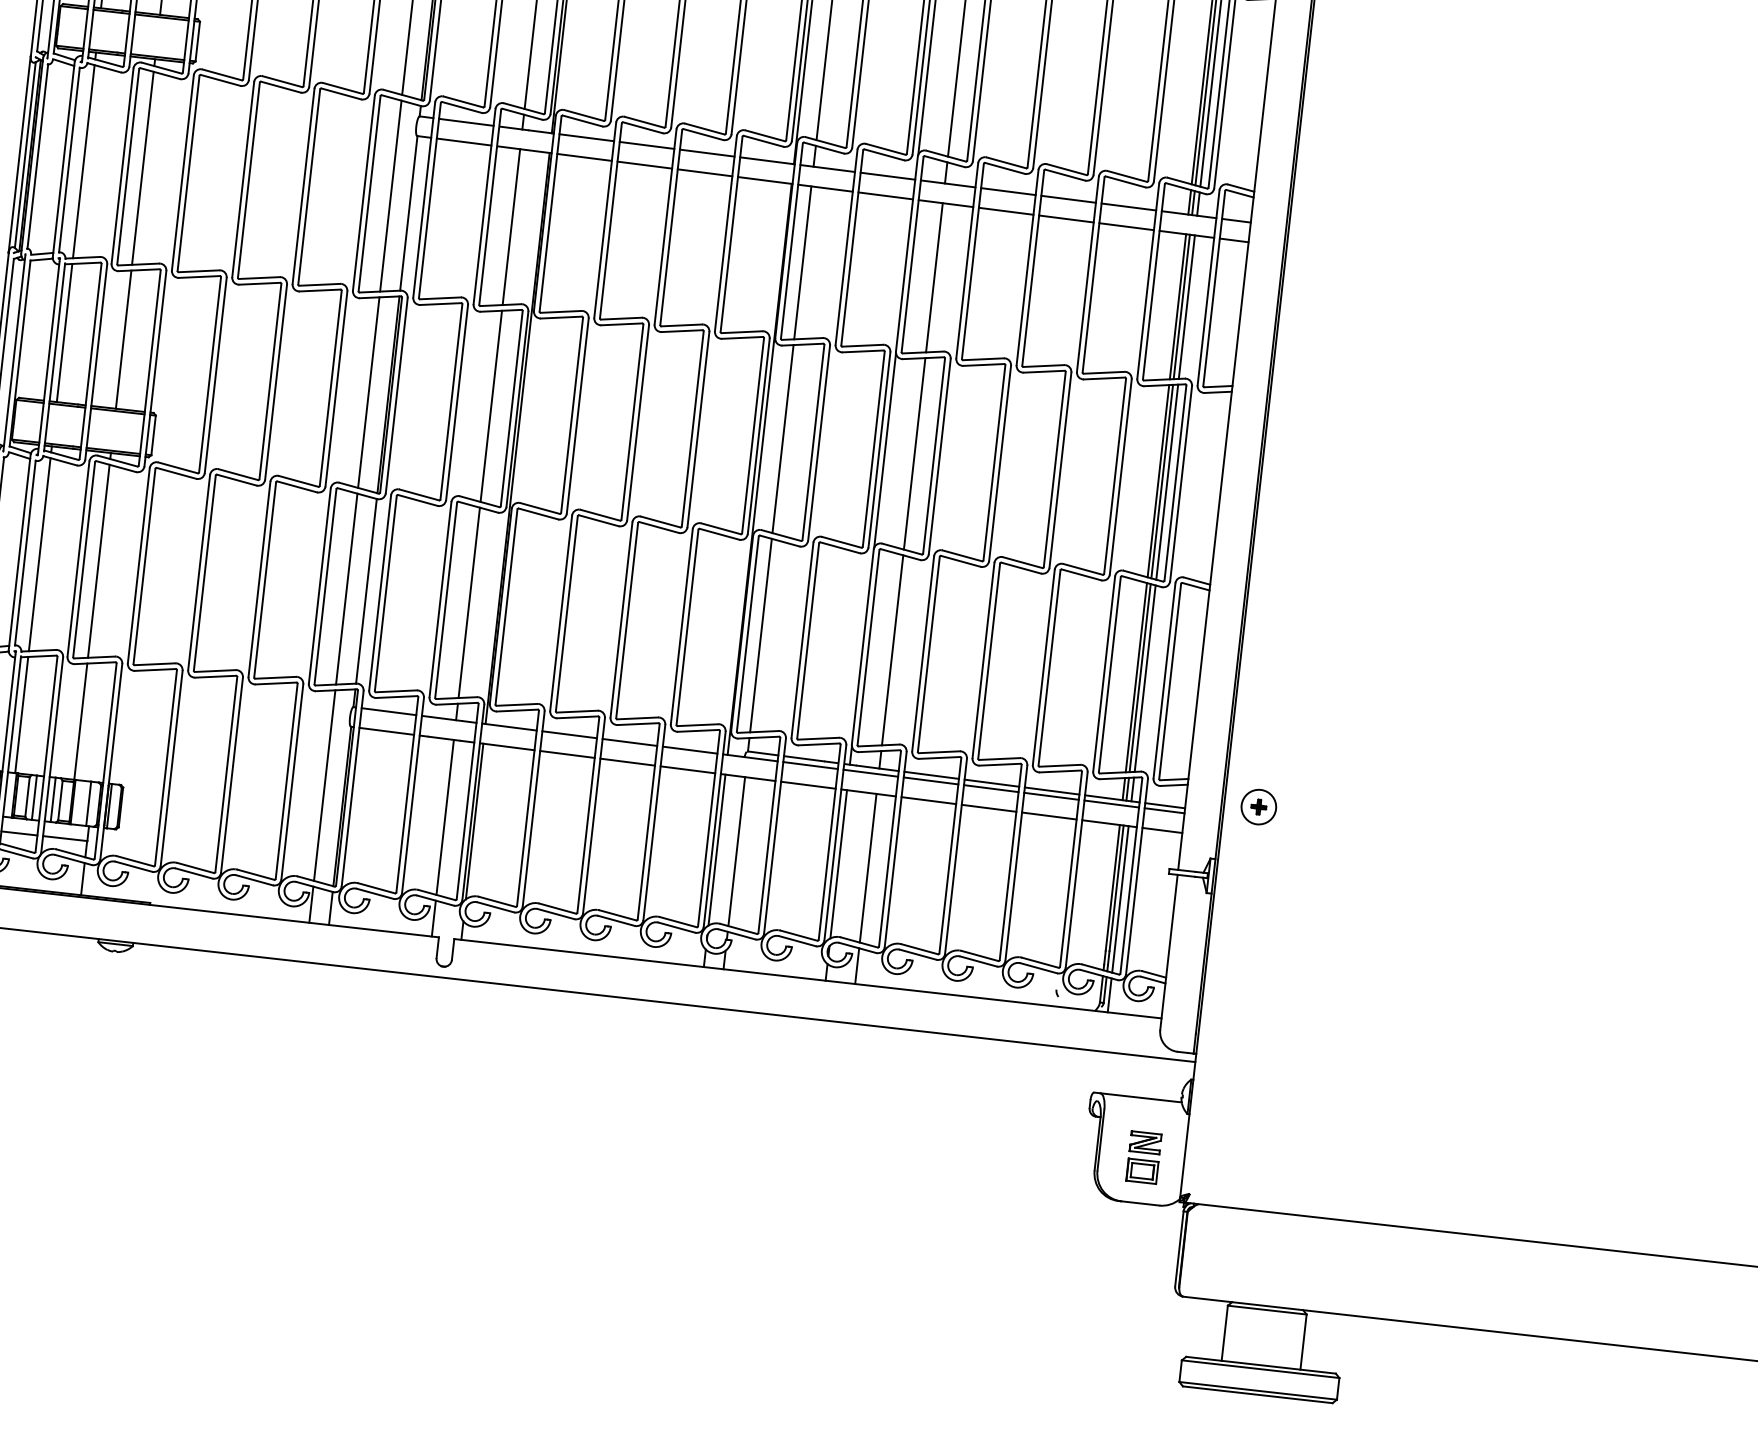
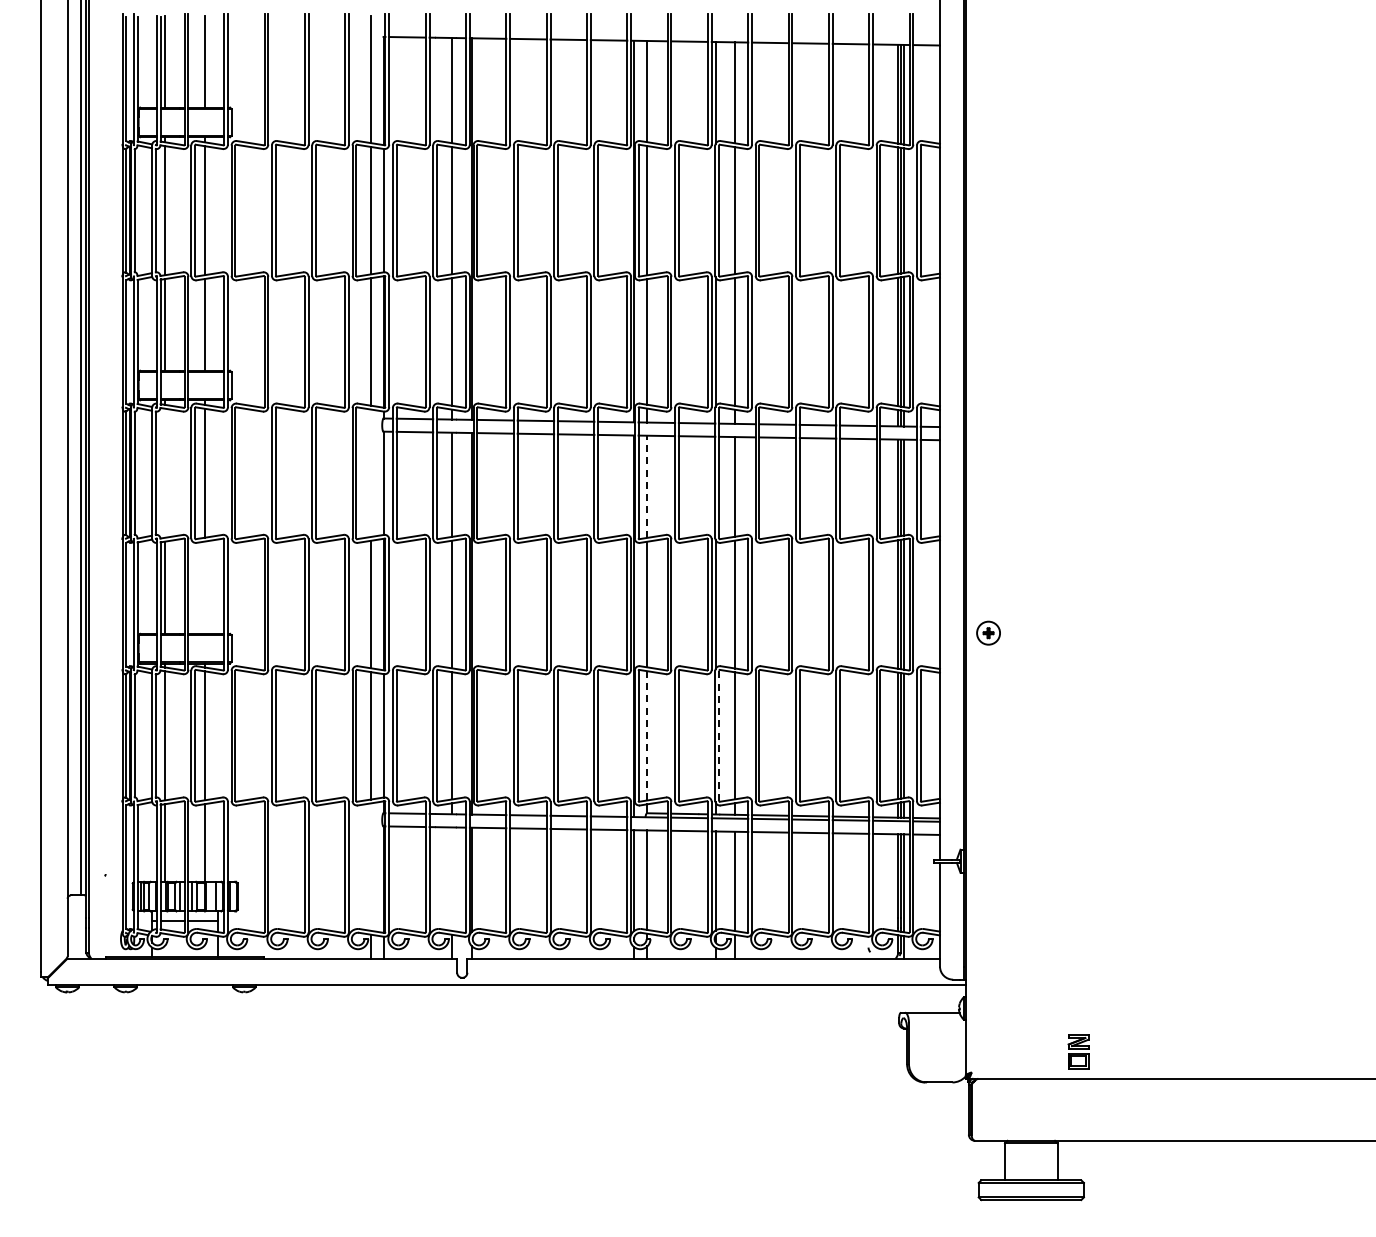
line: (84, 160) -> (165, 472), removed
line: (390, 196) -> (370, 473), removed
line: (803, 262) -> (647, 486), solid -> dashed
line: (123, 339) -> (204, 587), removed
line: (761, 635) -> (647, 735), solid -> dashed
line: (869, 647) -> (719, 735), solid -> dashed
line: (324, 784) -> (370, 866), removed
part: (1258, 806) -> (988, 632), moved
line: (445, 817) -> (452, 879), removed
part: (1143, 1156) -> (1078, 1051), moved

